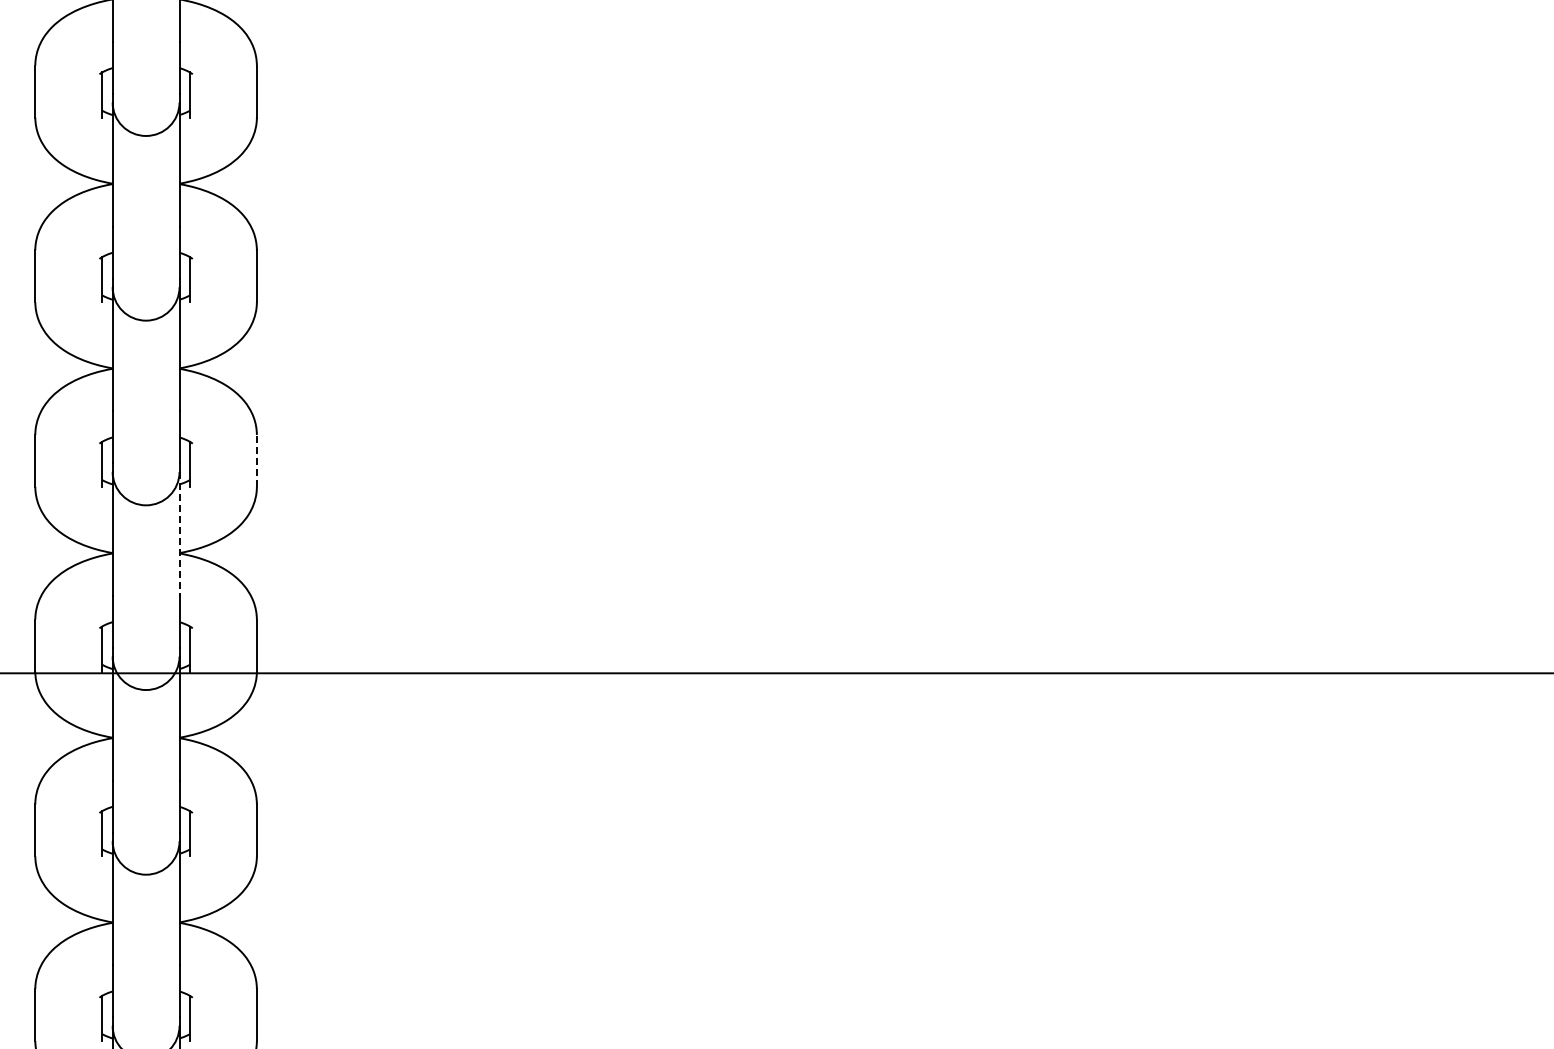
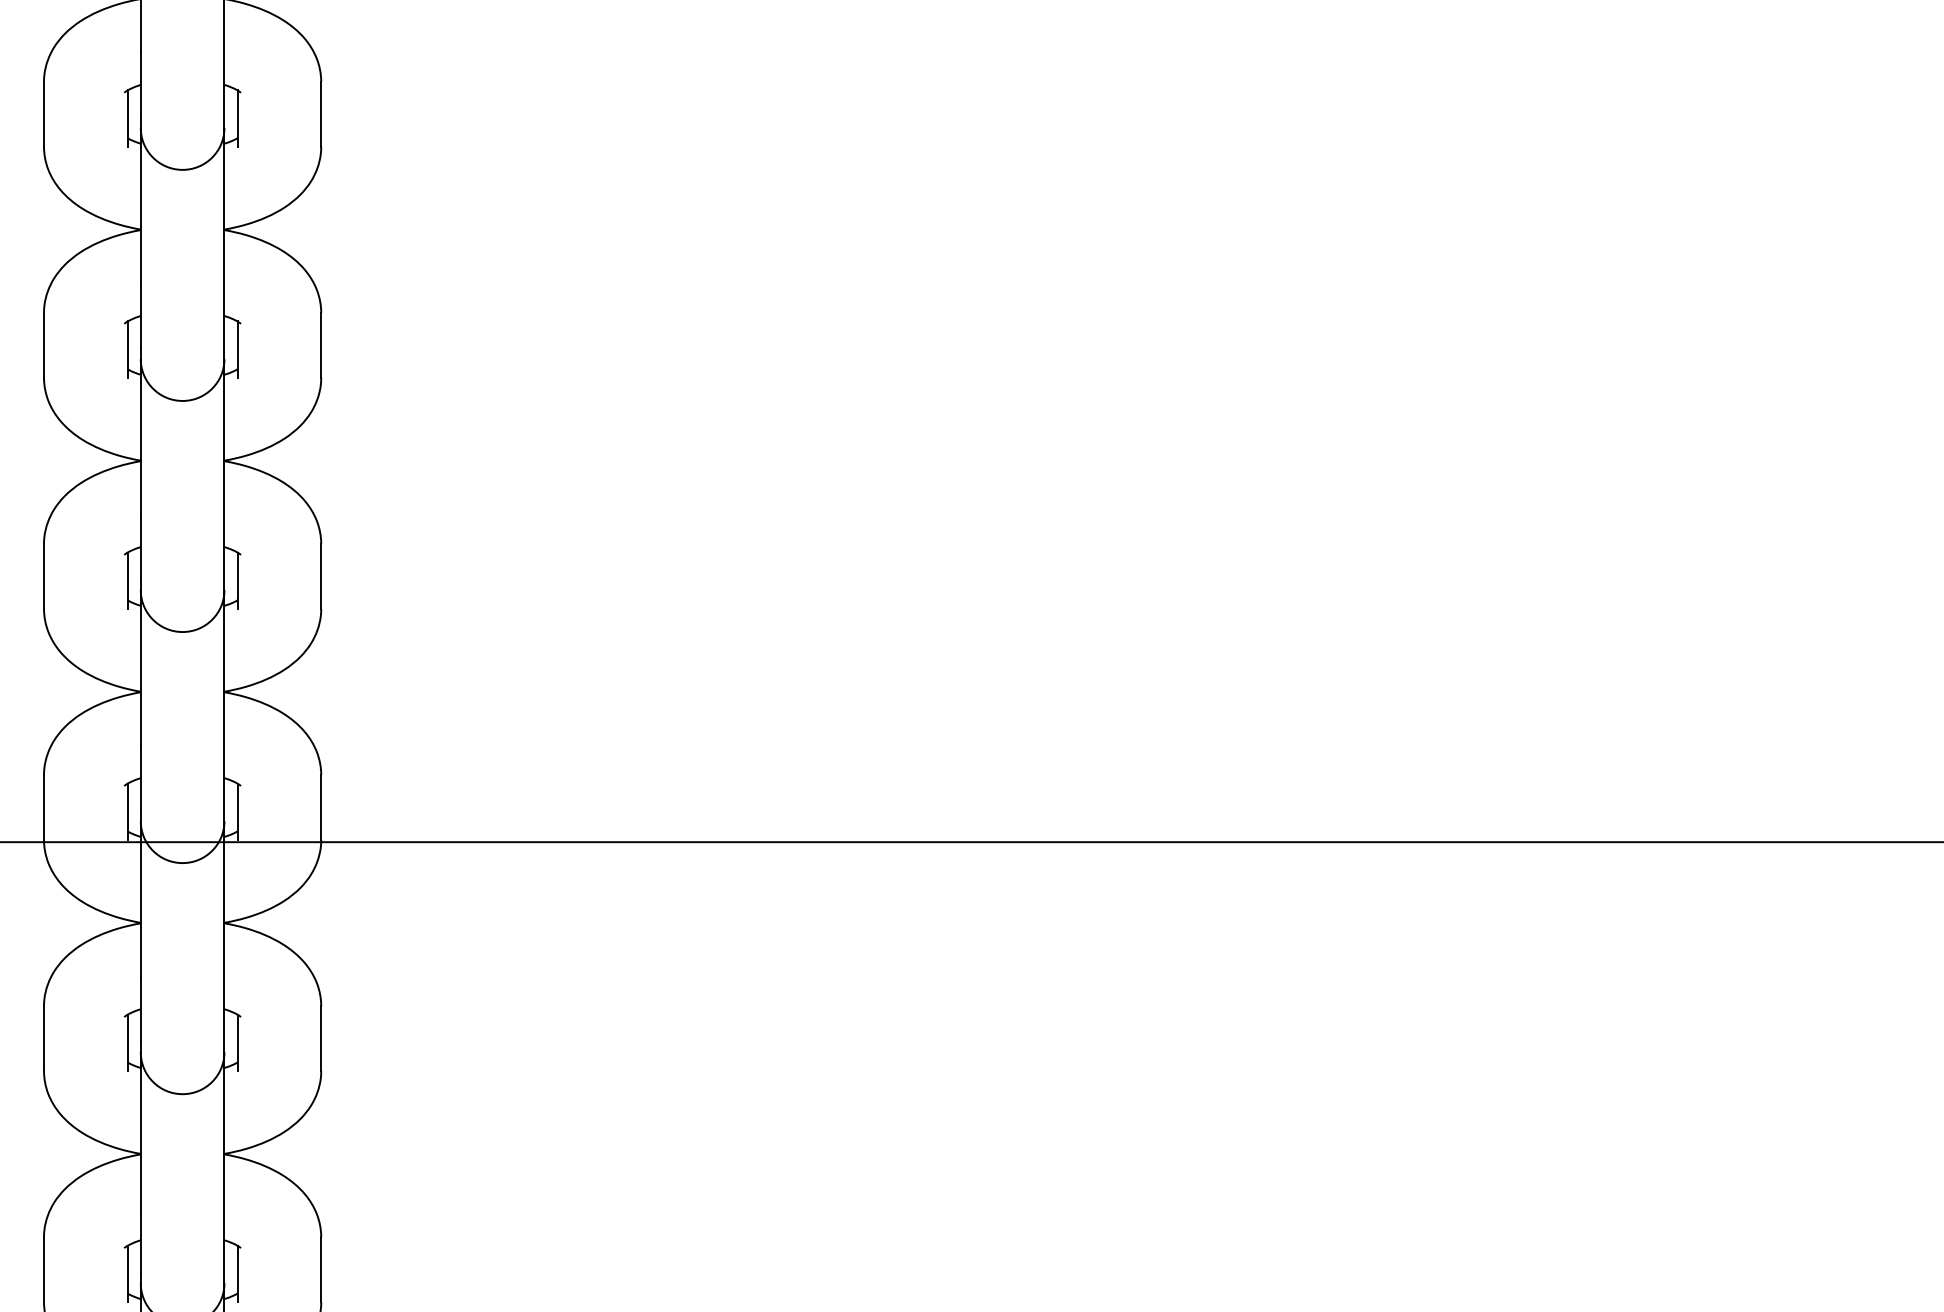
line: (256, 460) -> (320, 575), dashed -> solid
line: (179, 534) -> (224, 668), dashed -> solid

